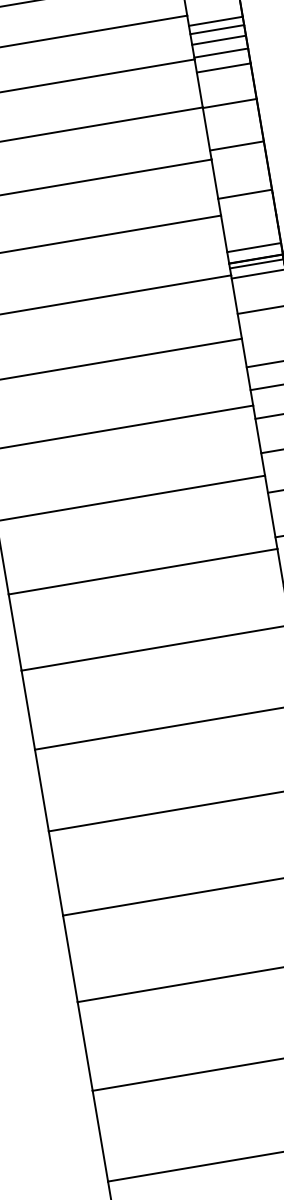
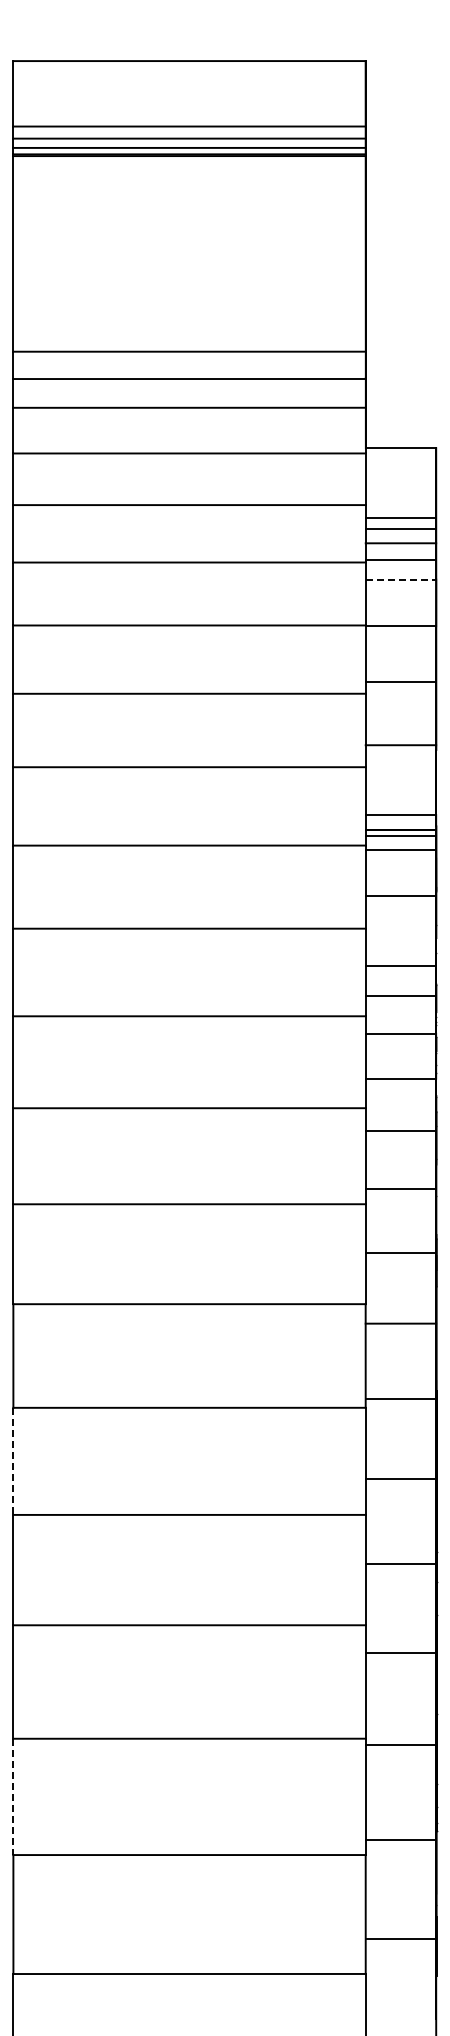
line: (224, 67) -> (401, 579), solid -> dashed
line: (42, 790) -> (13, 1461), solid -> dashed
line: (85, 1046) -> (13, 1797), solid -> dashed

